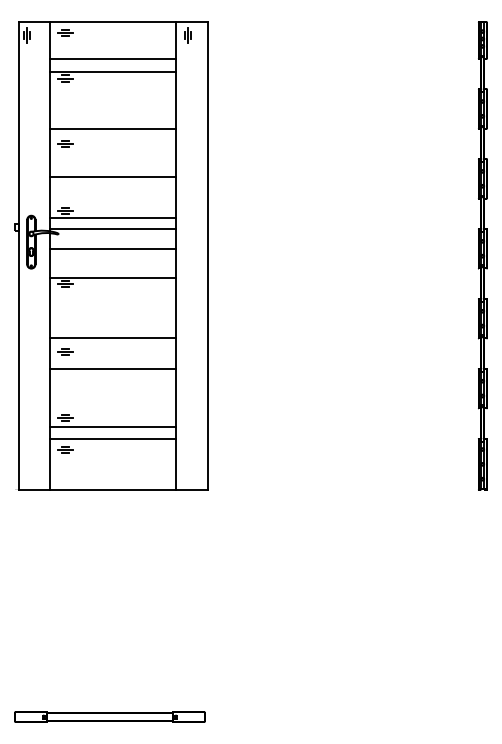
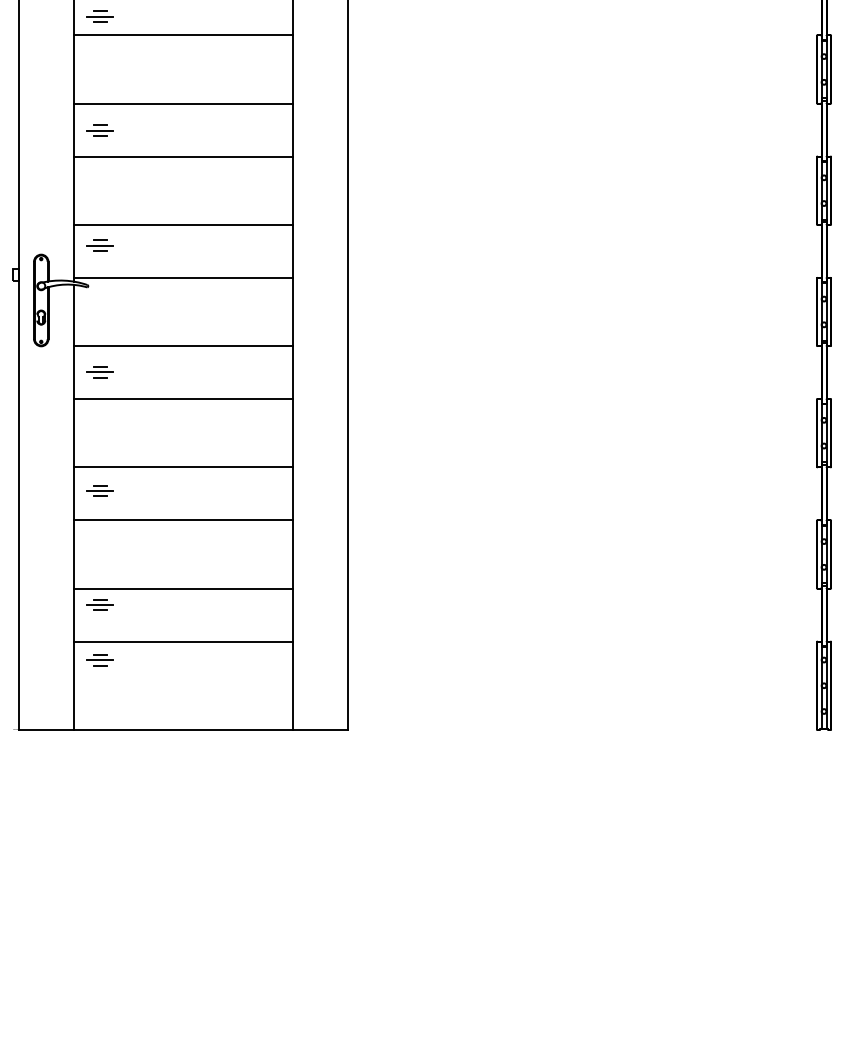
line: (113, 72) -> (183, 35), moved
line: (113, 177) -> (183, 157), moved
line: (113, 217) -> (183, 224), moved
line: (113, 249) -> (183, 346), moved
line: (113, 278) -> (183, 399), moved
line: (113, 427) -> (183, 588), moved

